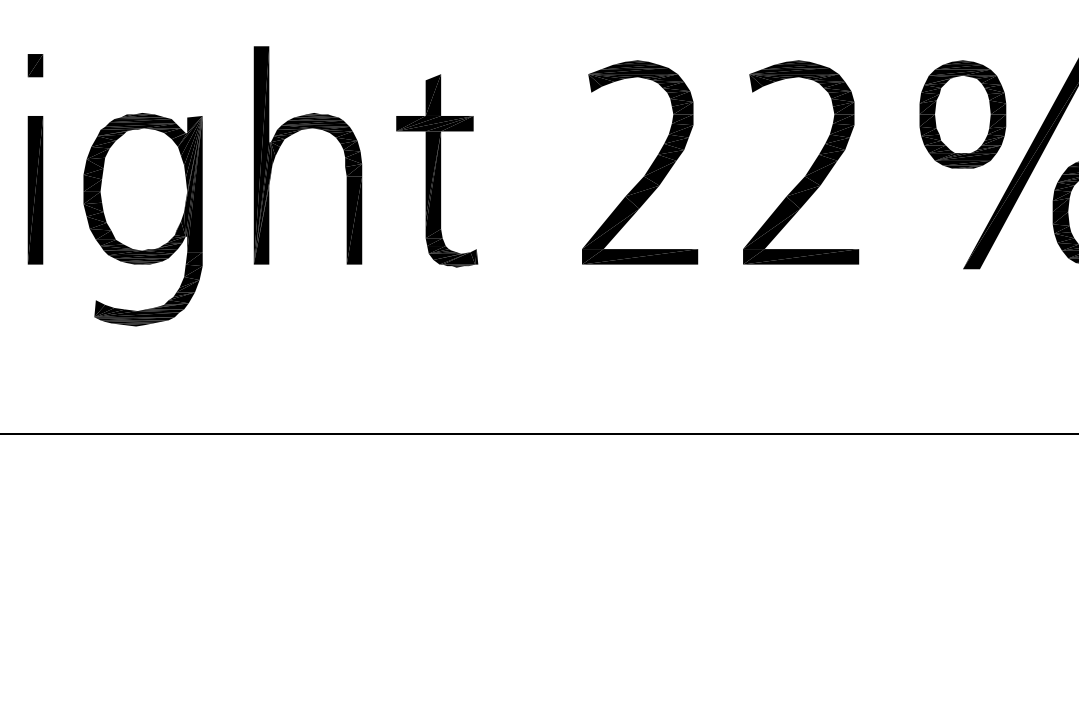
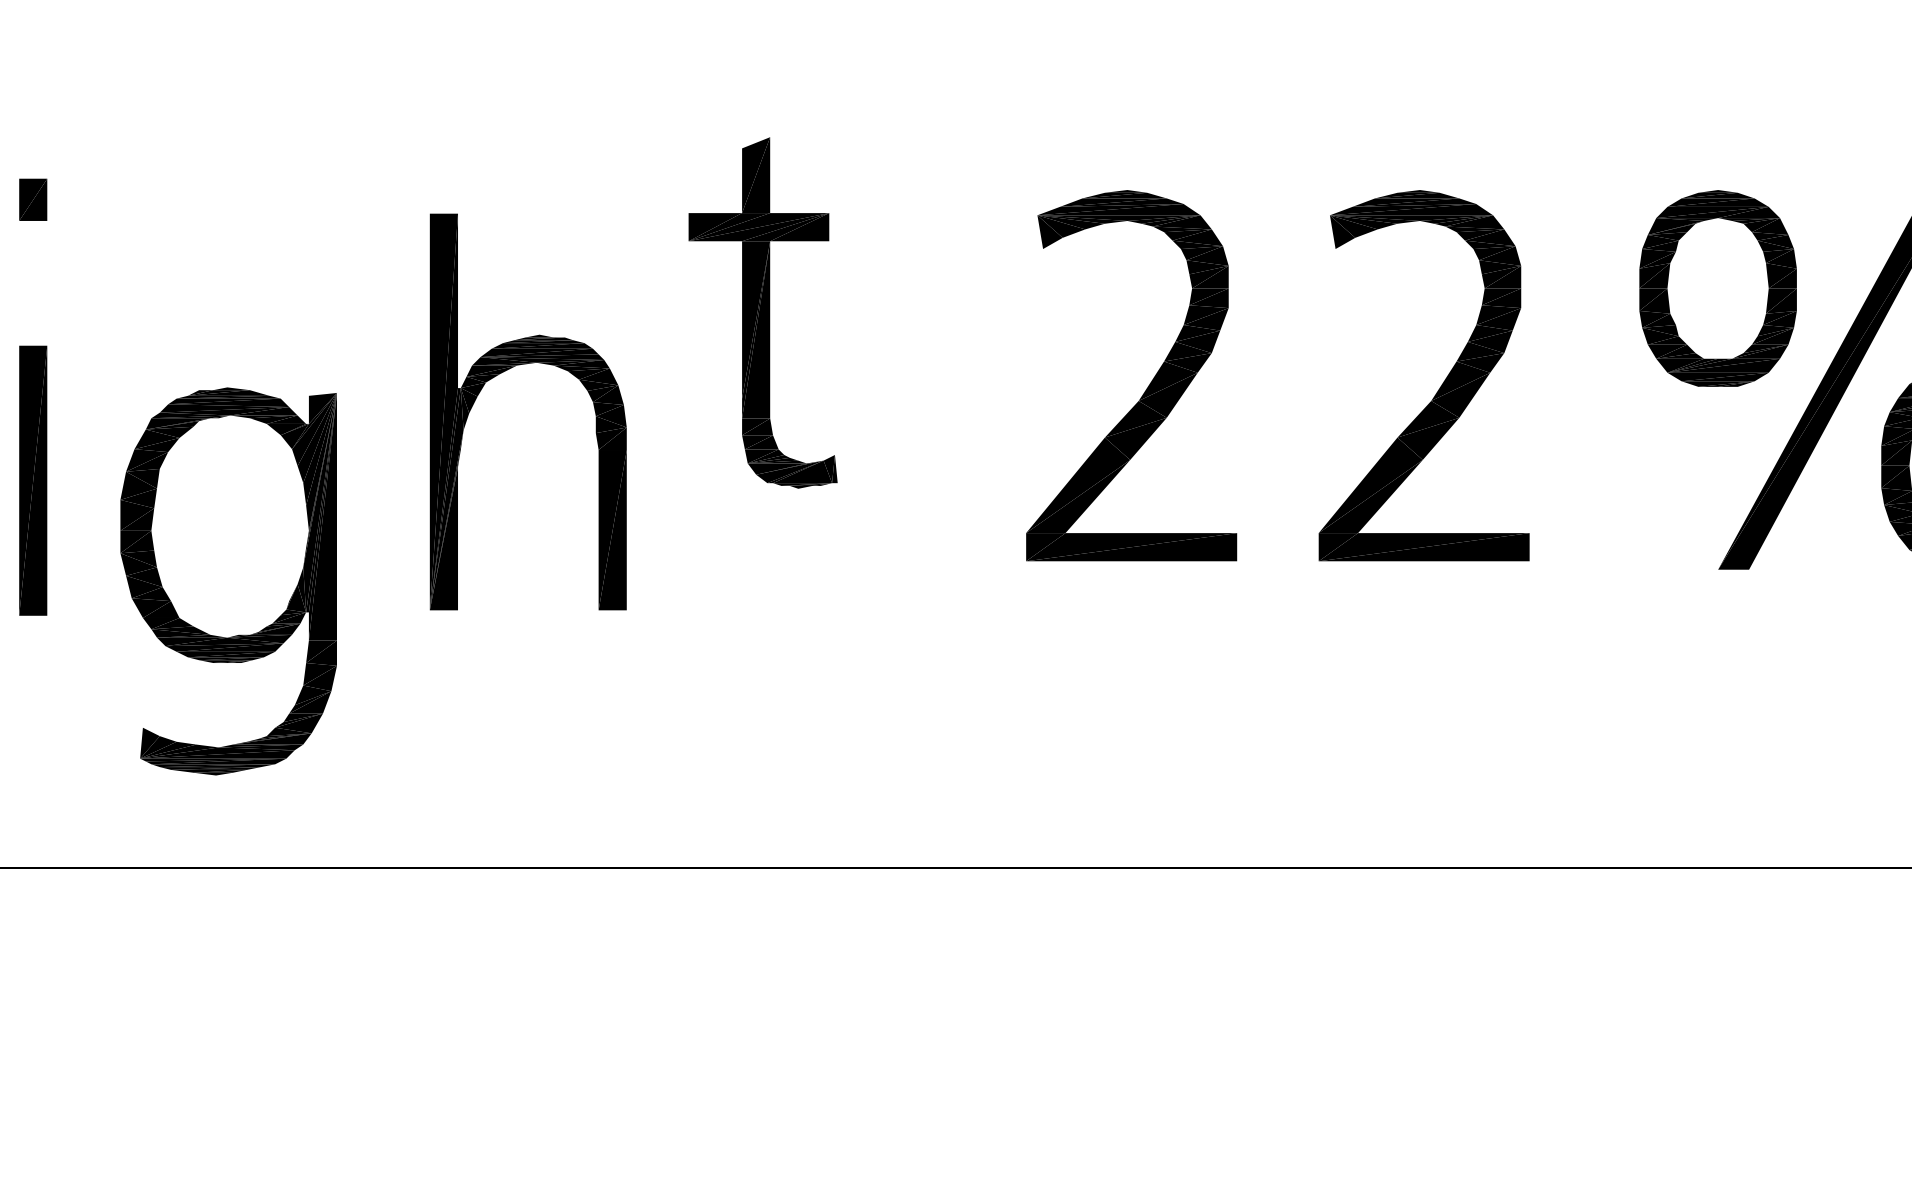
part: (296, 132) -> (507, 370), moved
part: (437, 170) -> (763, 312), moved
part: (35, 190) -> (33, 481), moved
part: (142, 219) -> (227, 581), moved

